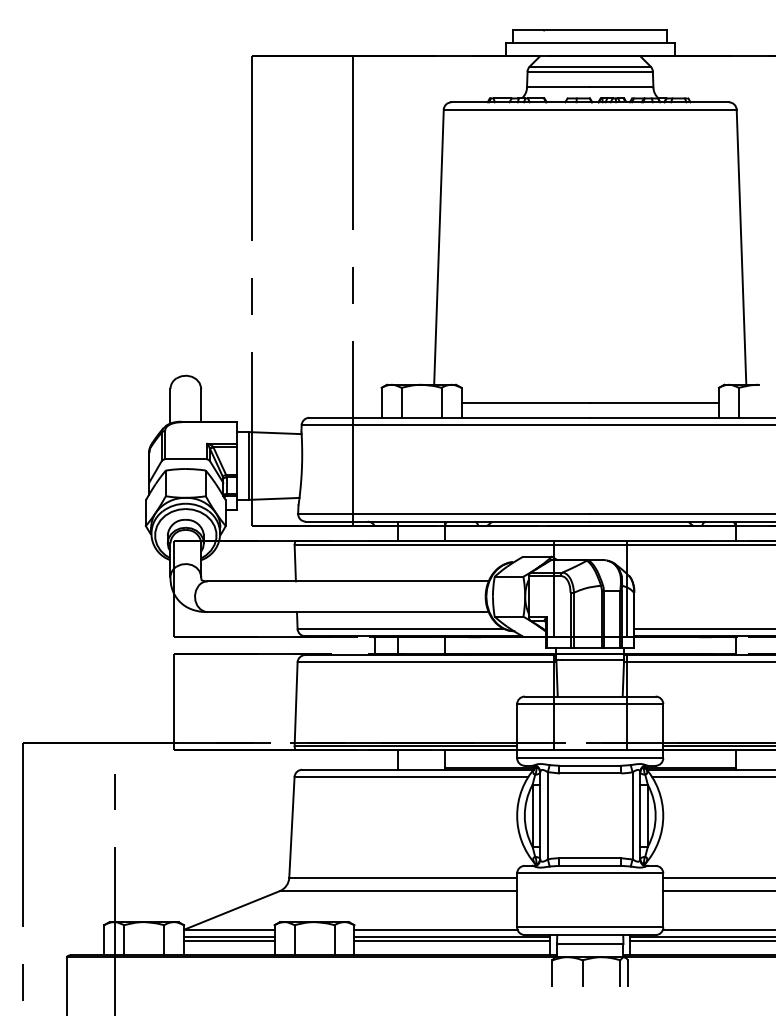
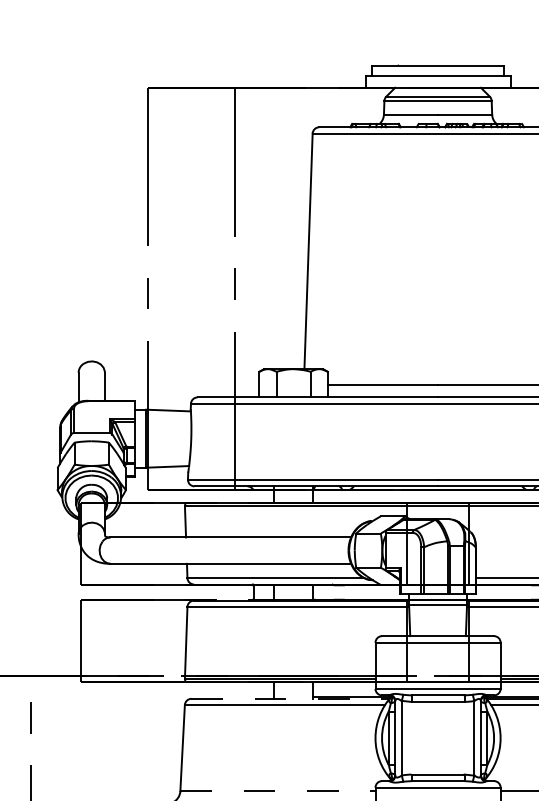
line: (417, 769) -> (290, 698), solid -> dashed
line: (403, 877) -> (278, 791), solid -> dashed

